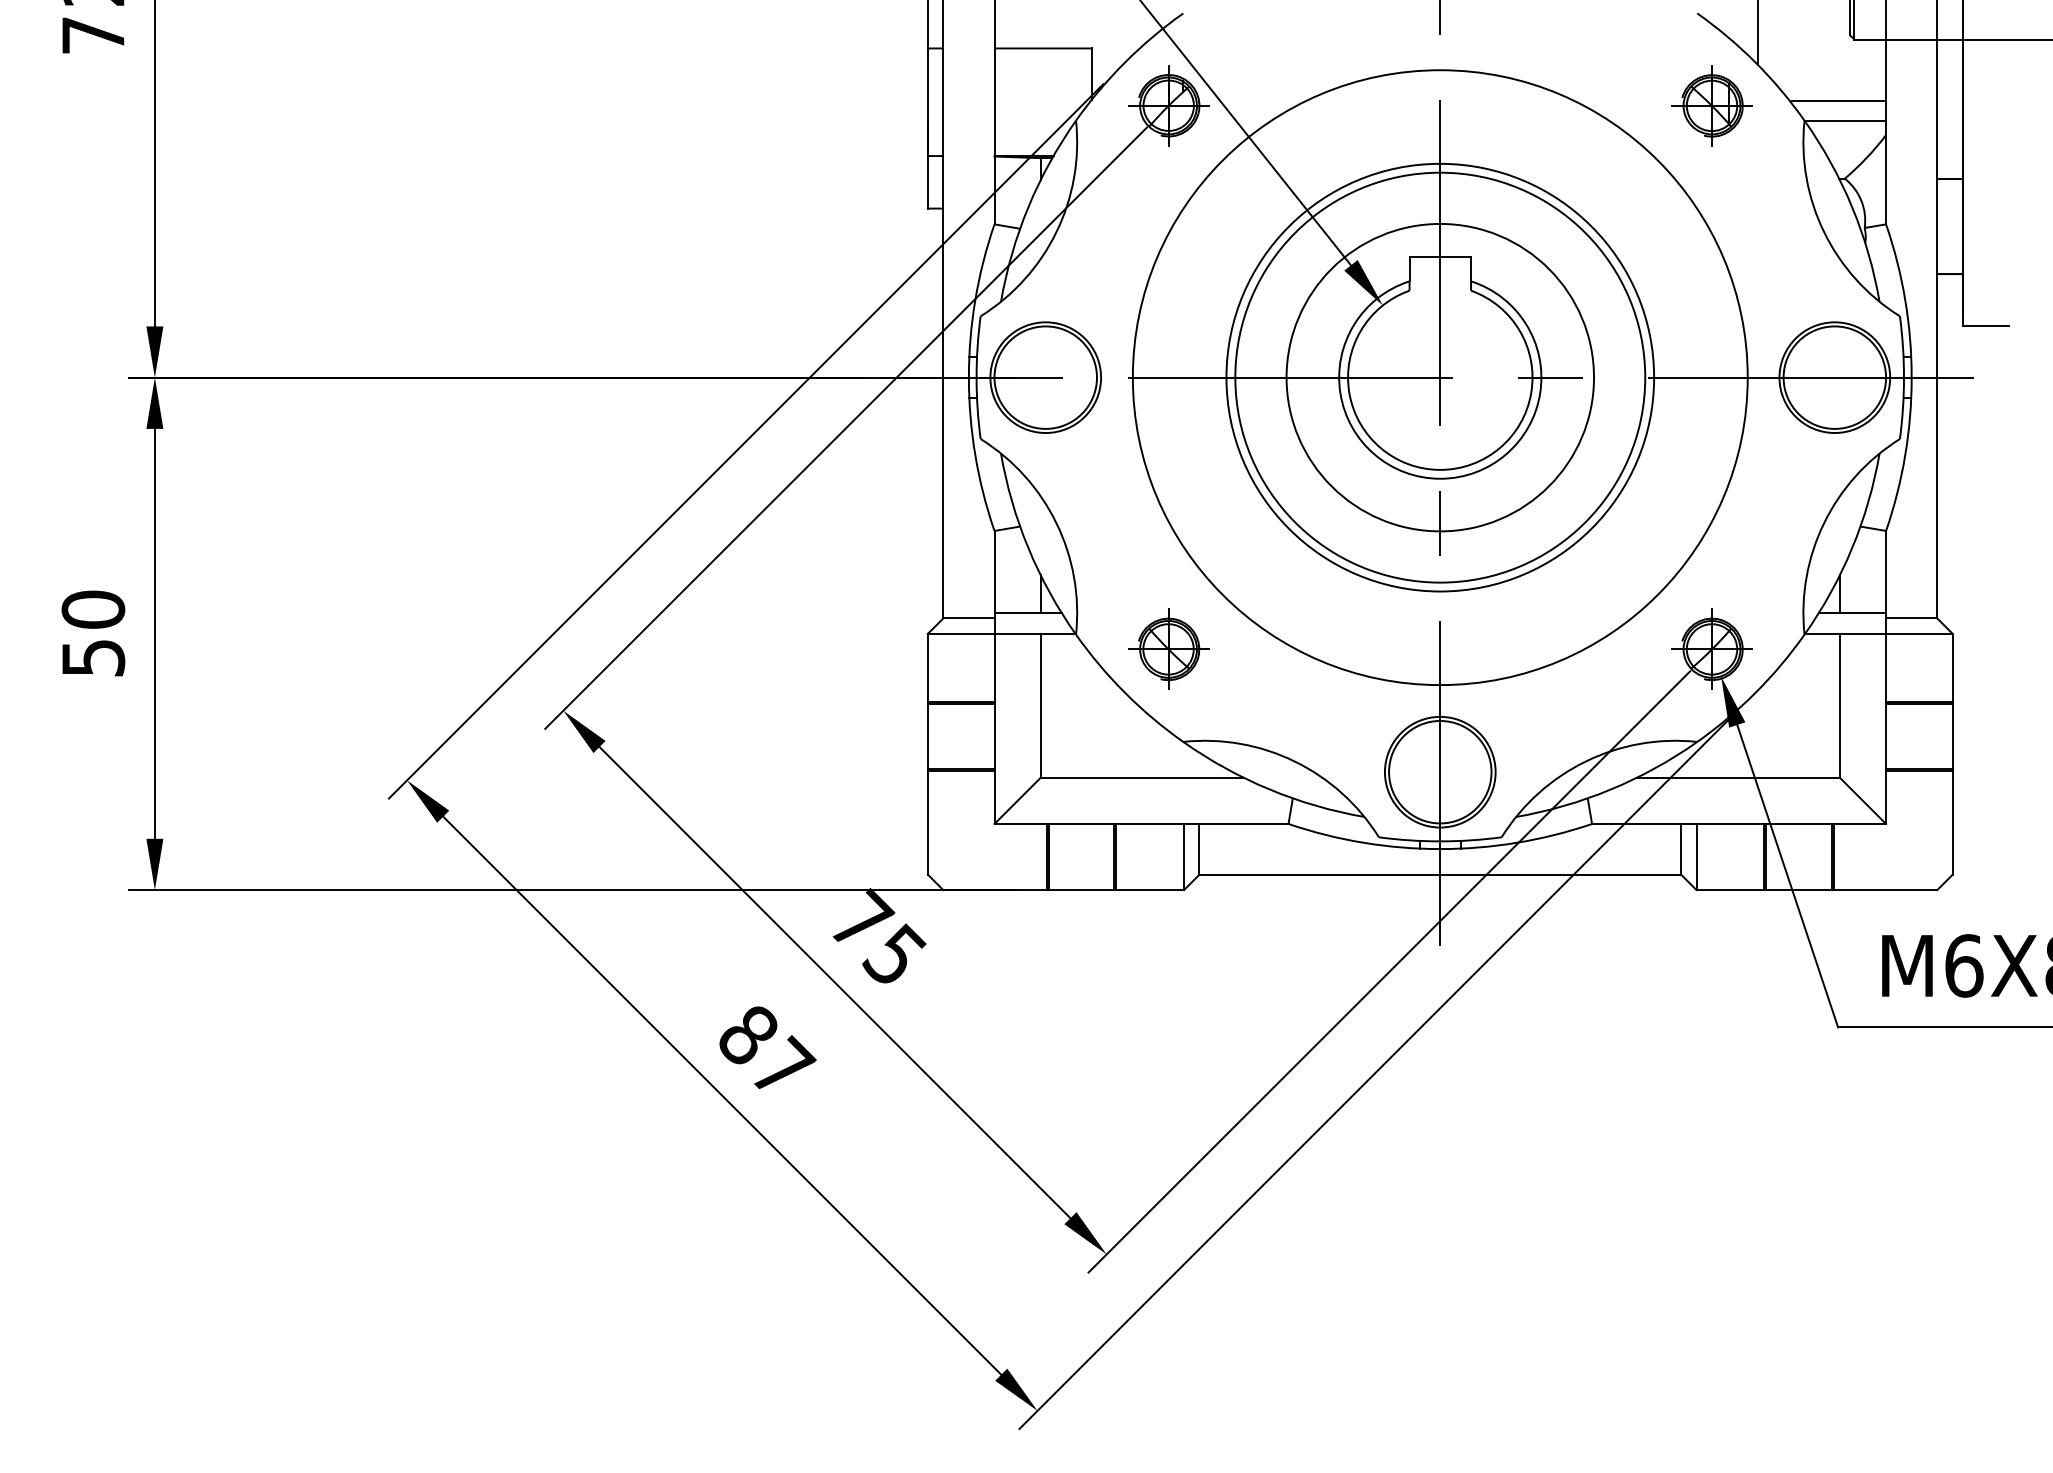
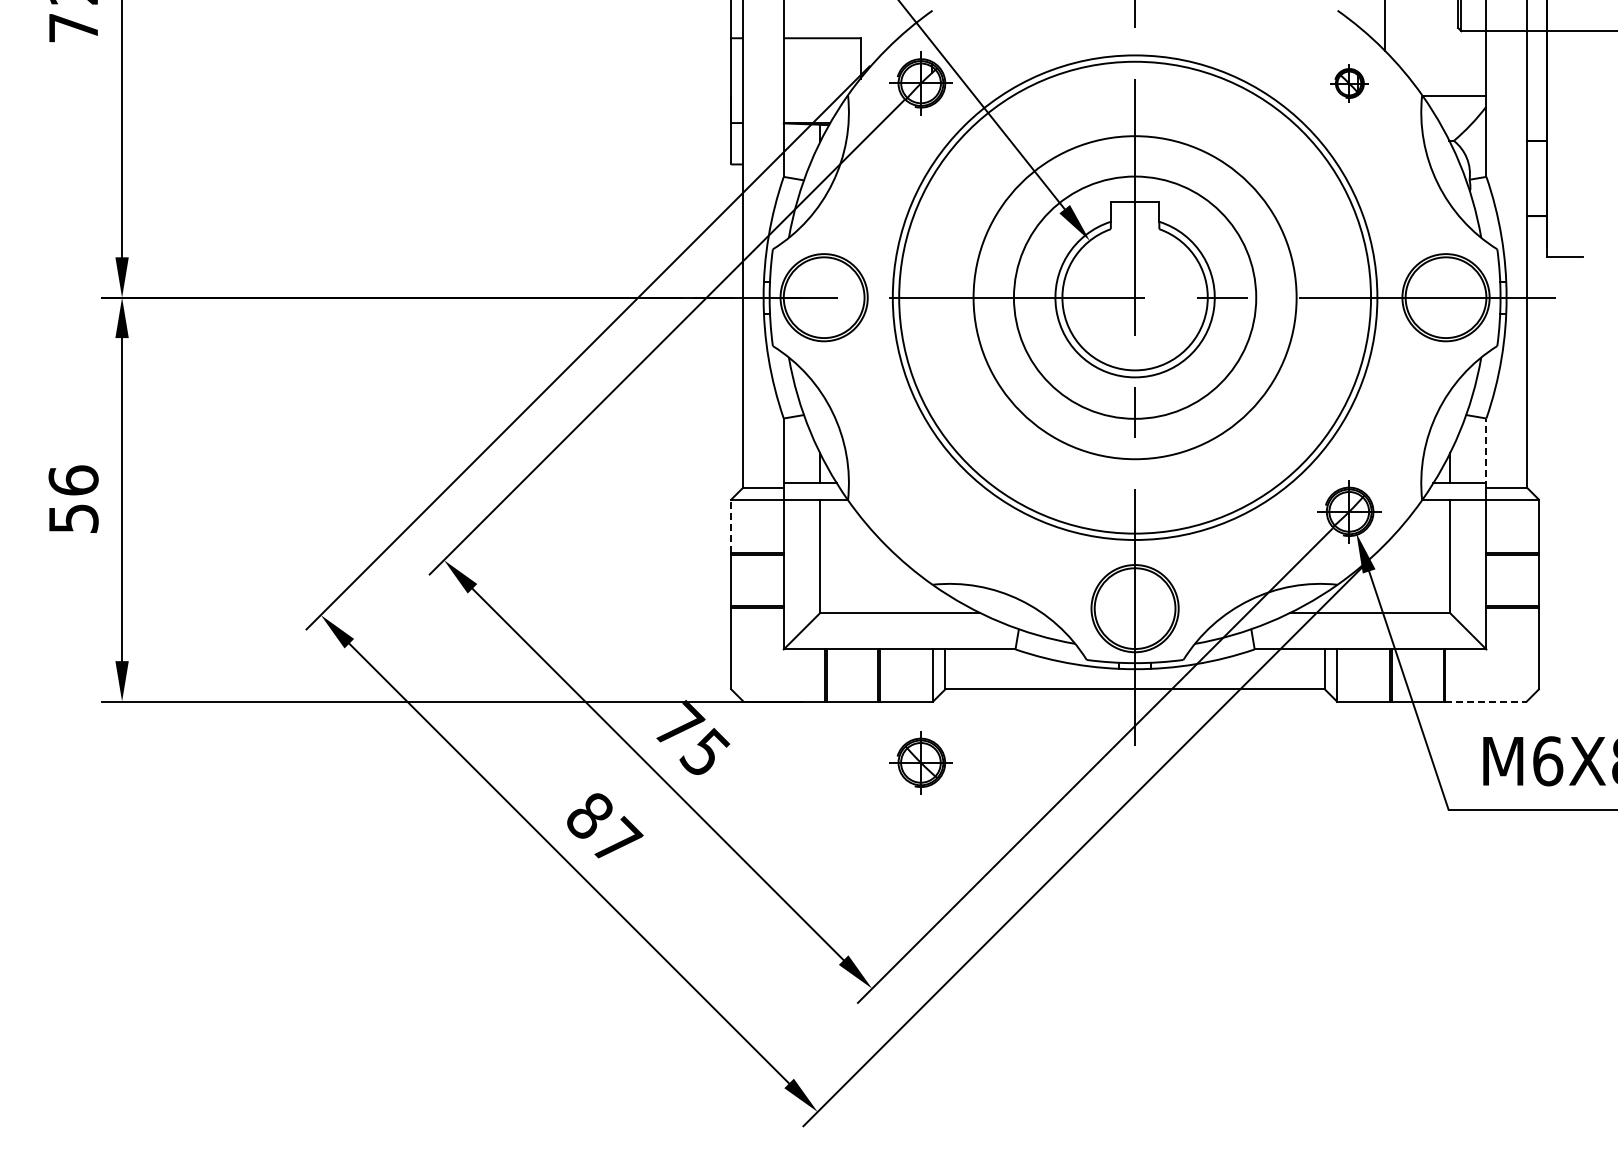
line: (1837, 100) -> (1448, 79), removed
part: (1712, 105) -> (1349, 83), size x0.6
circle: (1439, 377) -> (1134, 297), size x1.4
line: (1886, 574) -> (1486, 452), solid -> dashed
text: (93, 609) -> (73, 480), 50 -> 56
part: (1167, 648) -> (920, 762), moved
line: (928, 667) -> (731, 526), solid -> dashed
line: (1886, 890) -> (1486, 701), solid -> dashed

